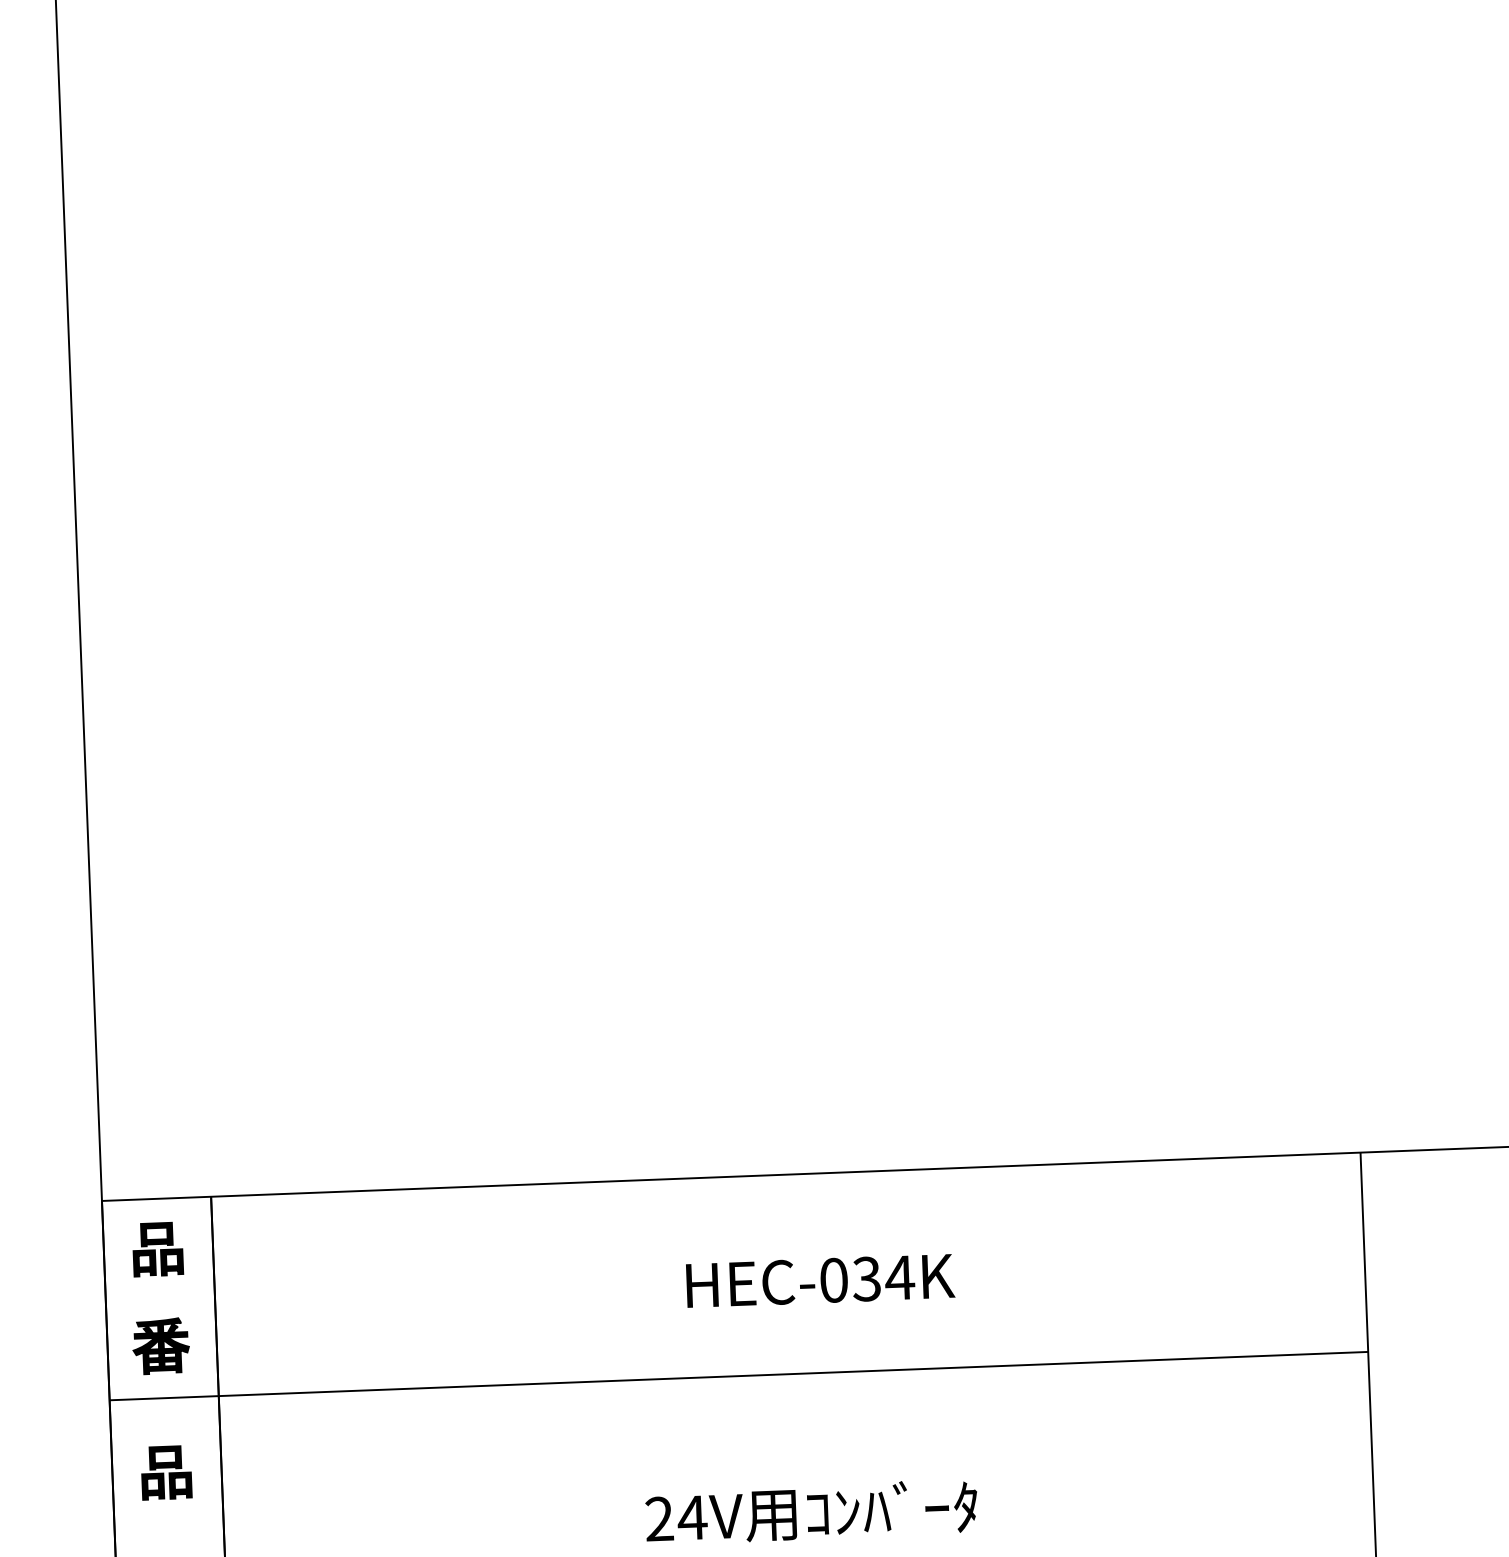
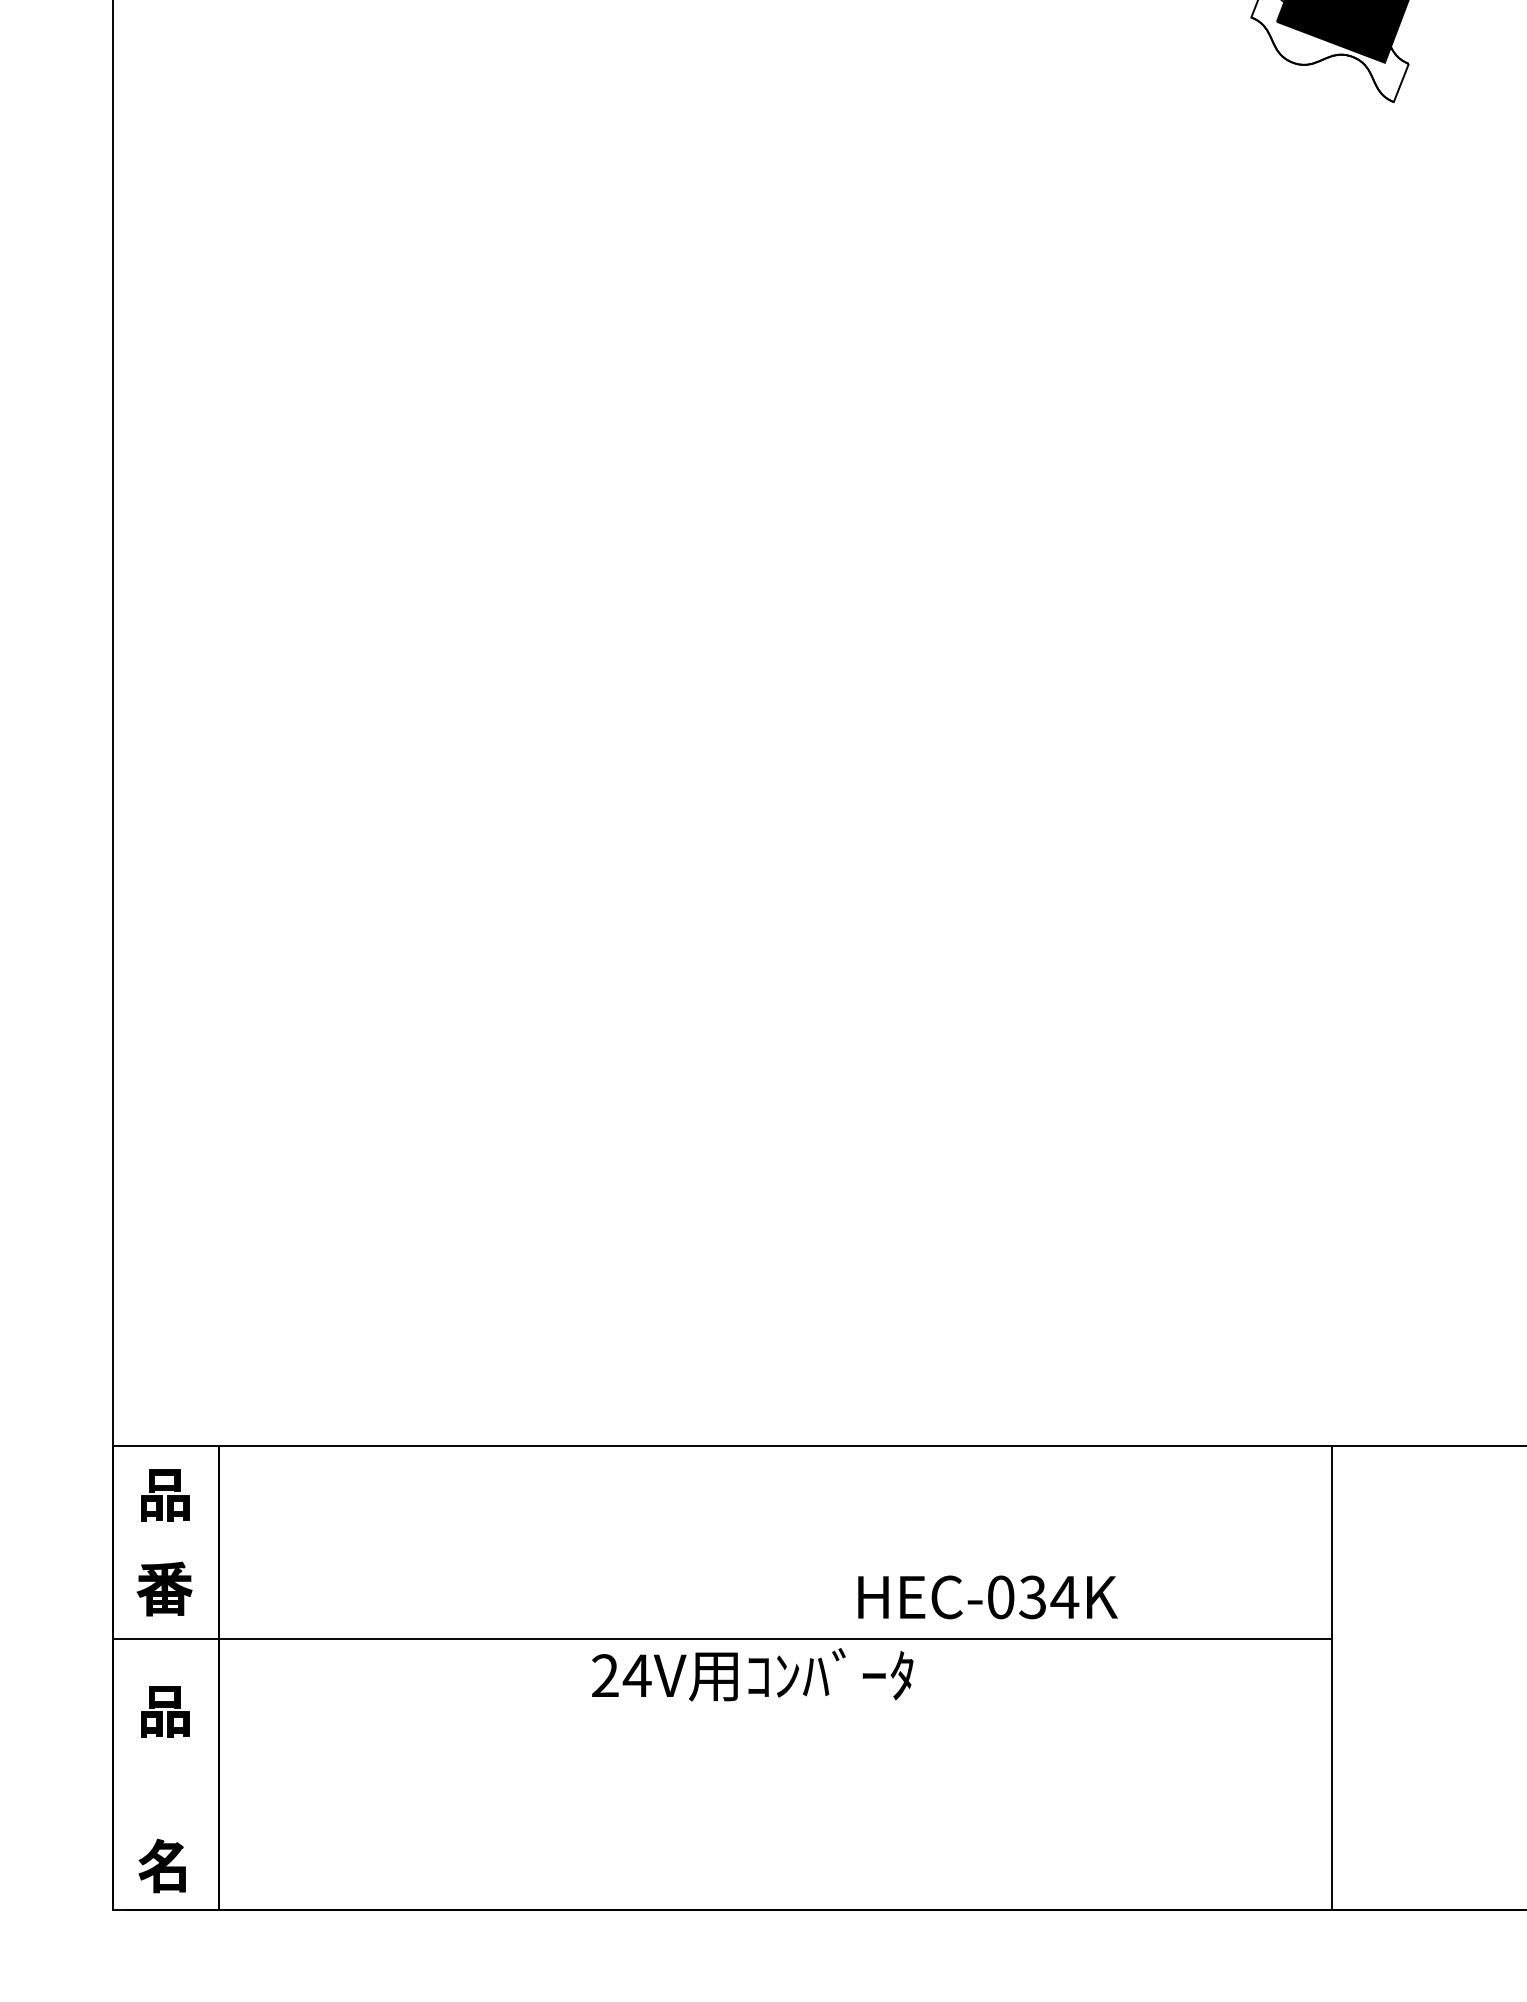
text: (820, 1281) -> (987, 1597), moved
text: (811, 1511) -> (752, 1674), moved

